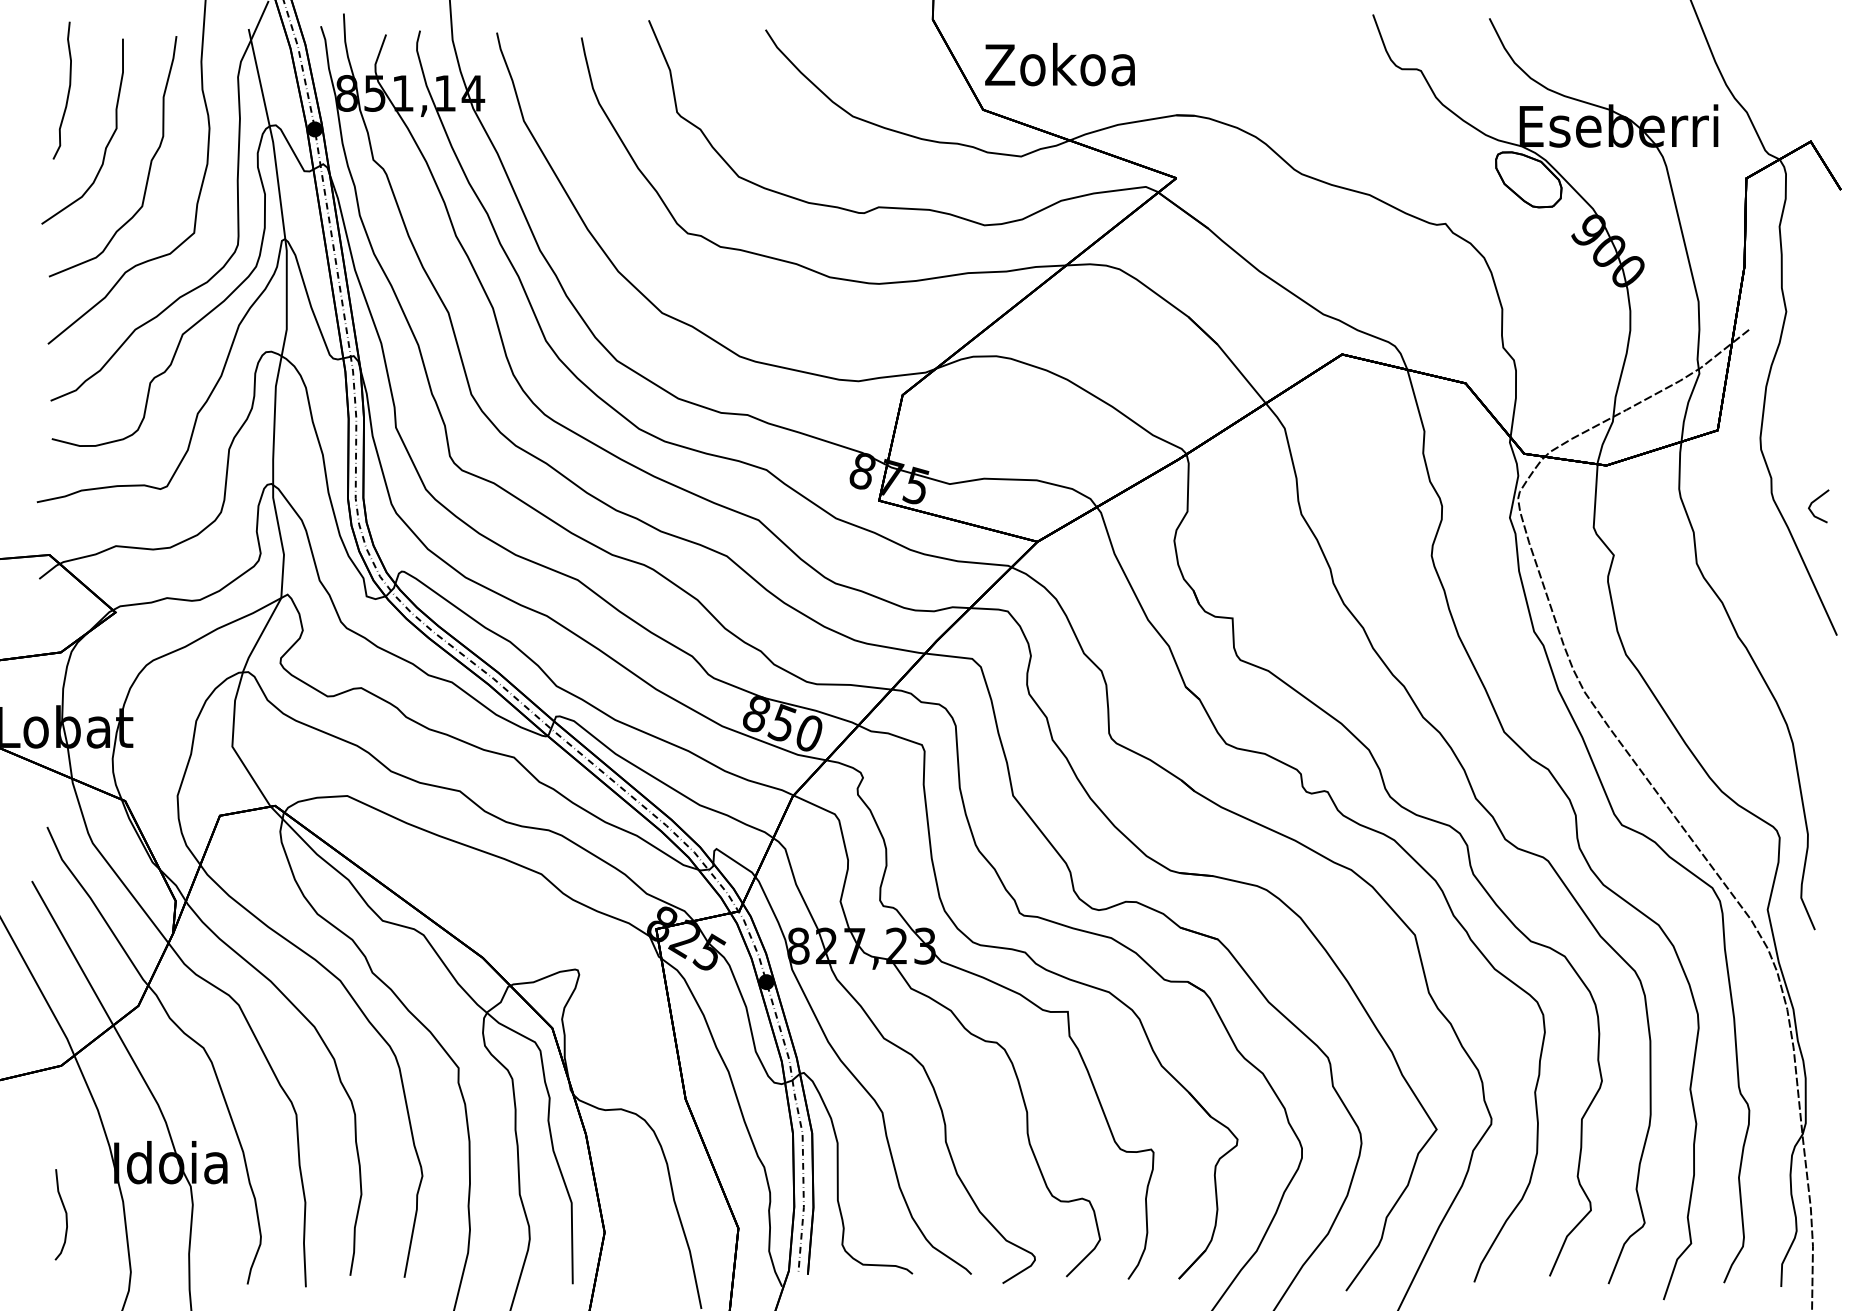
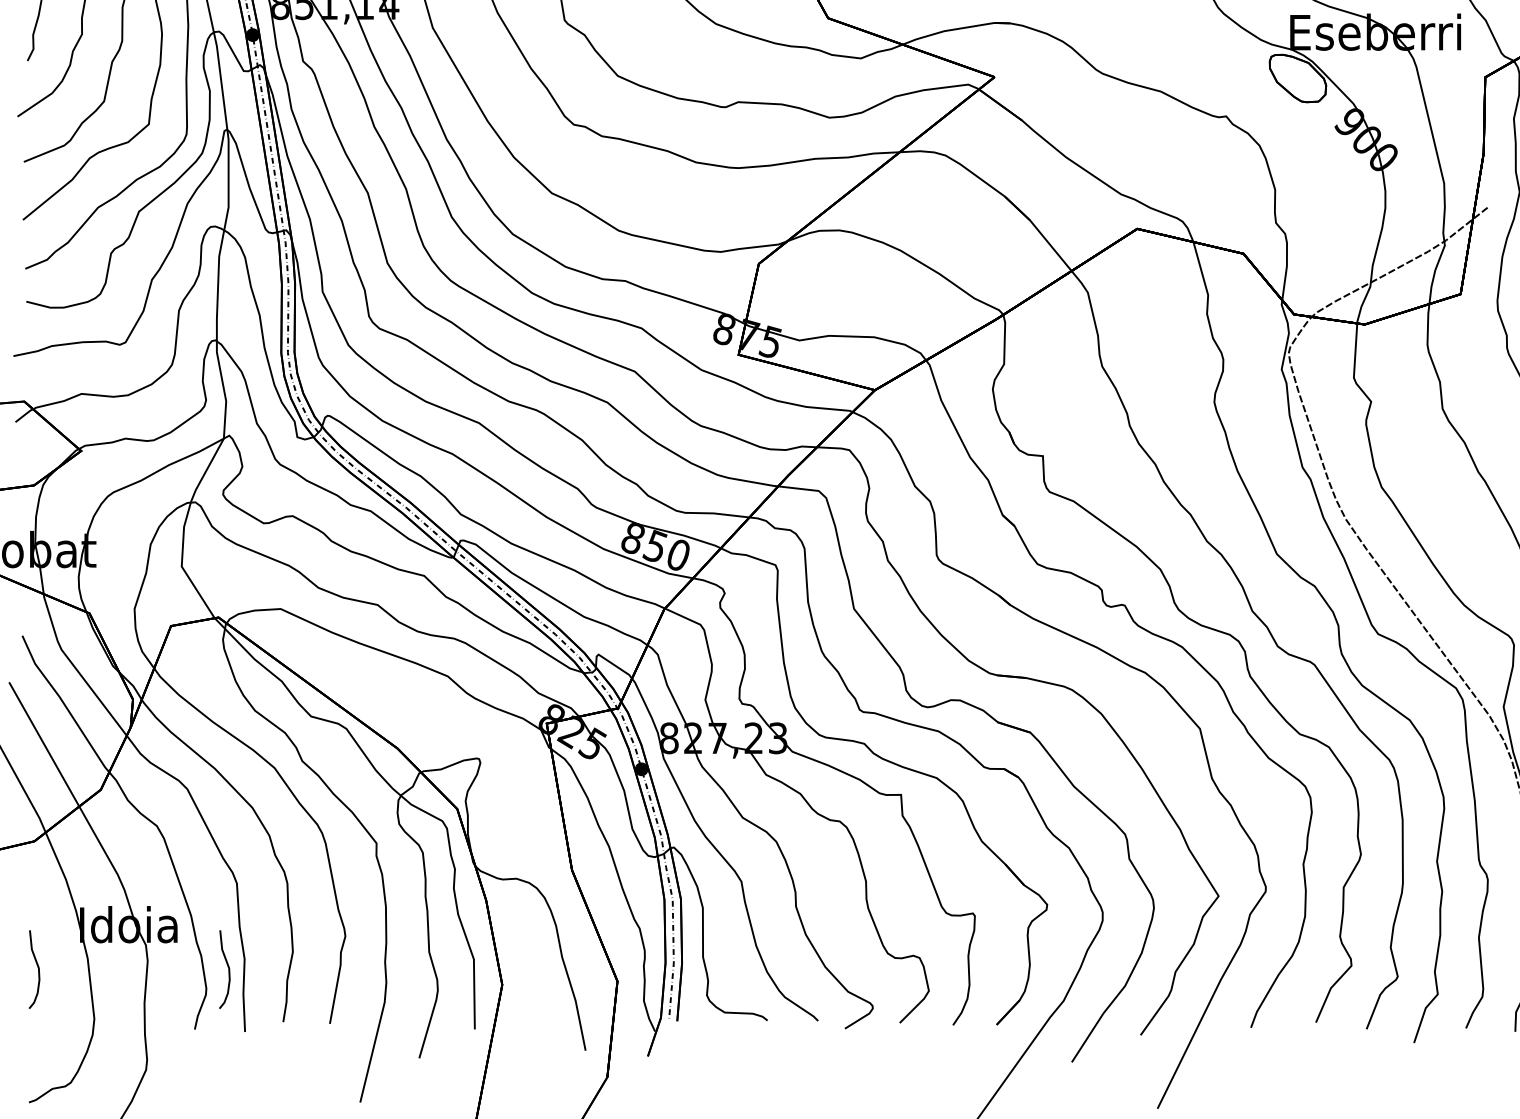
curve: (285, 1211) -> (227, 966), added

